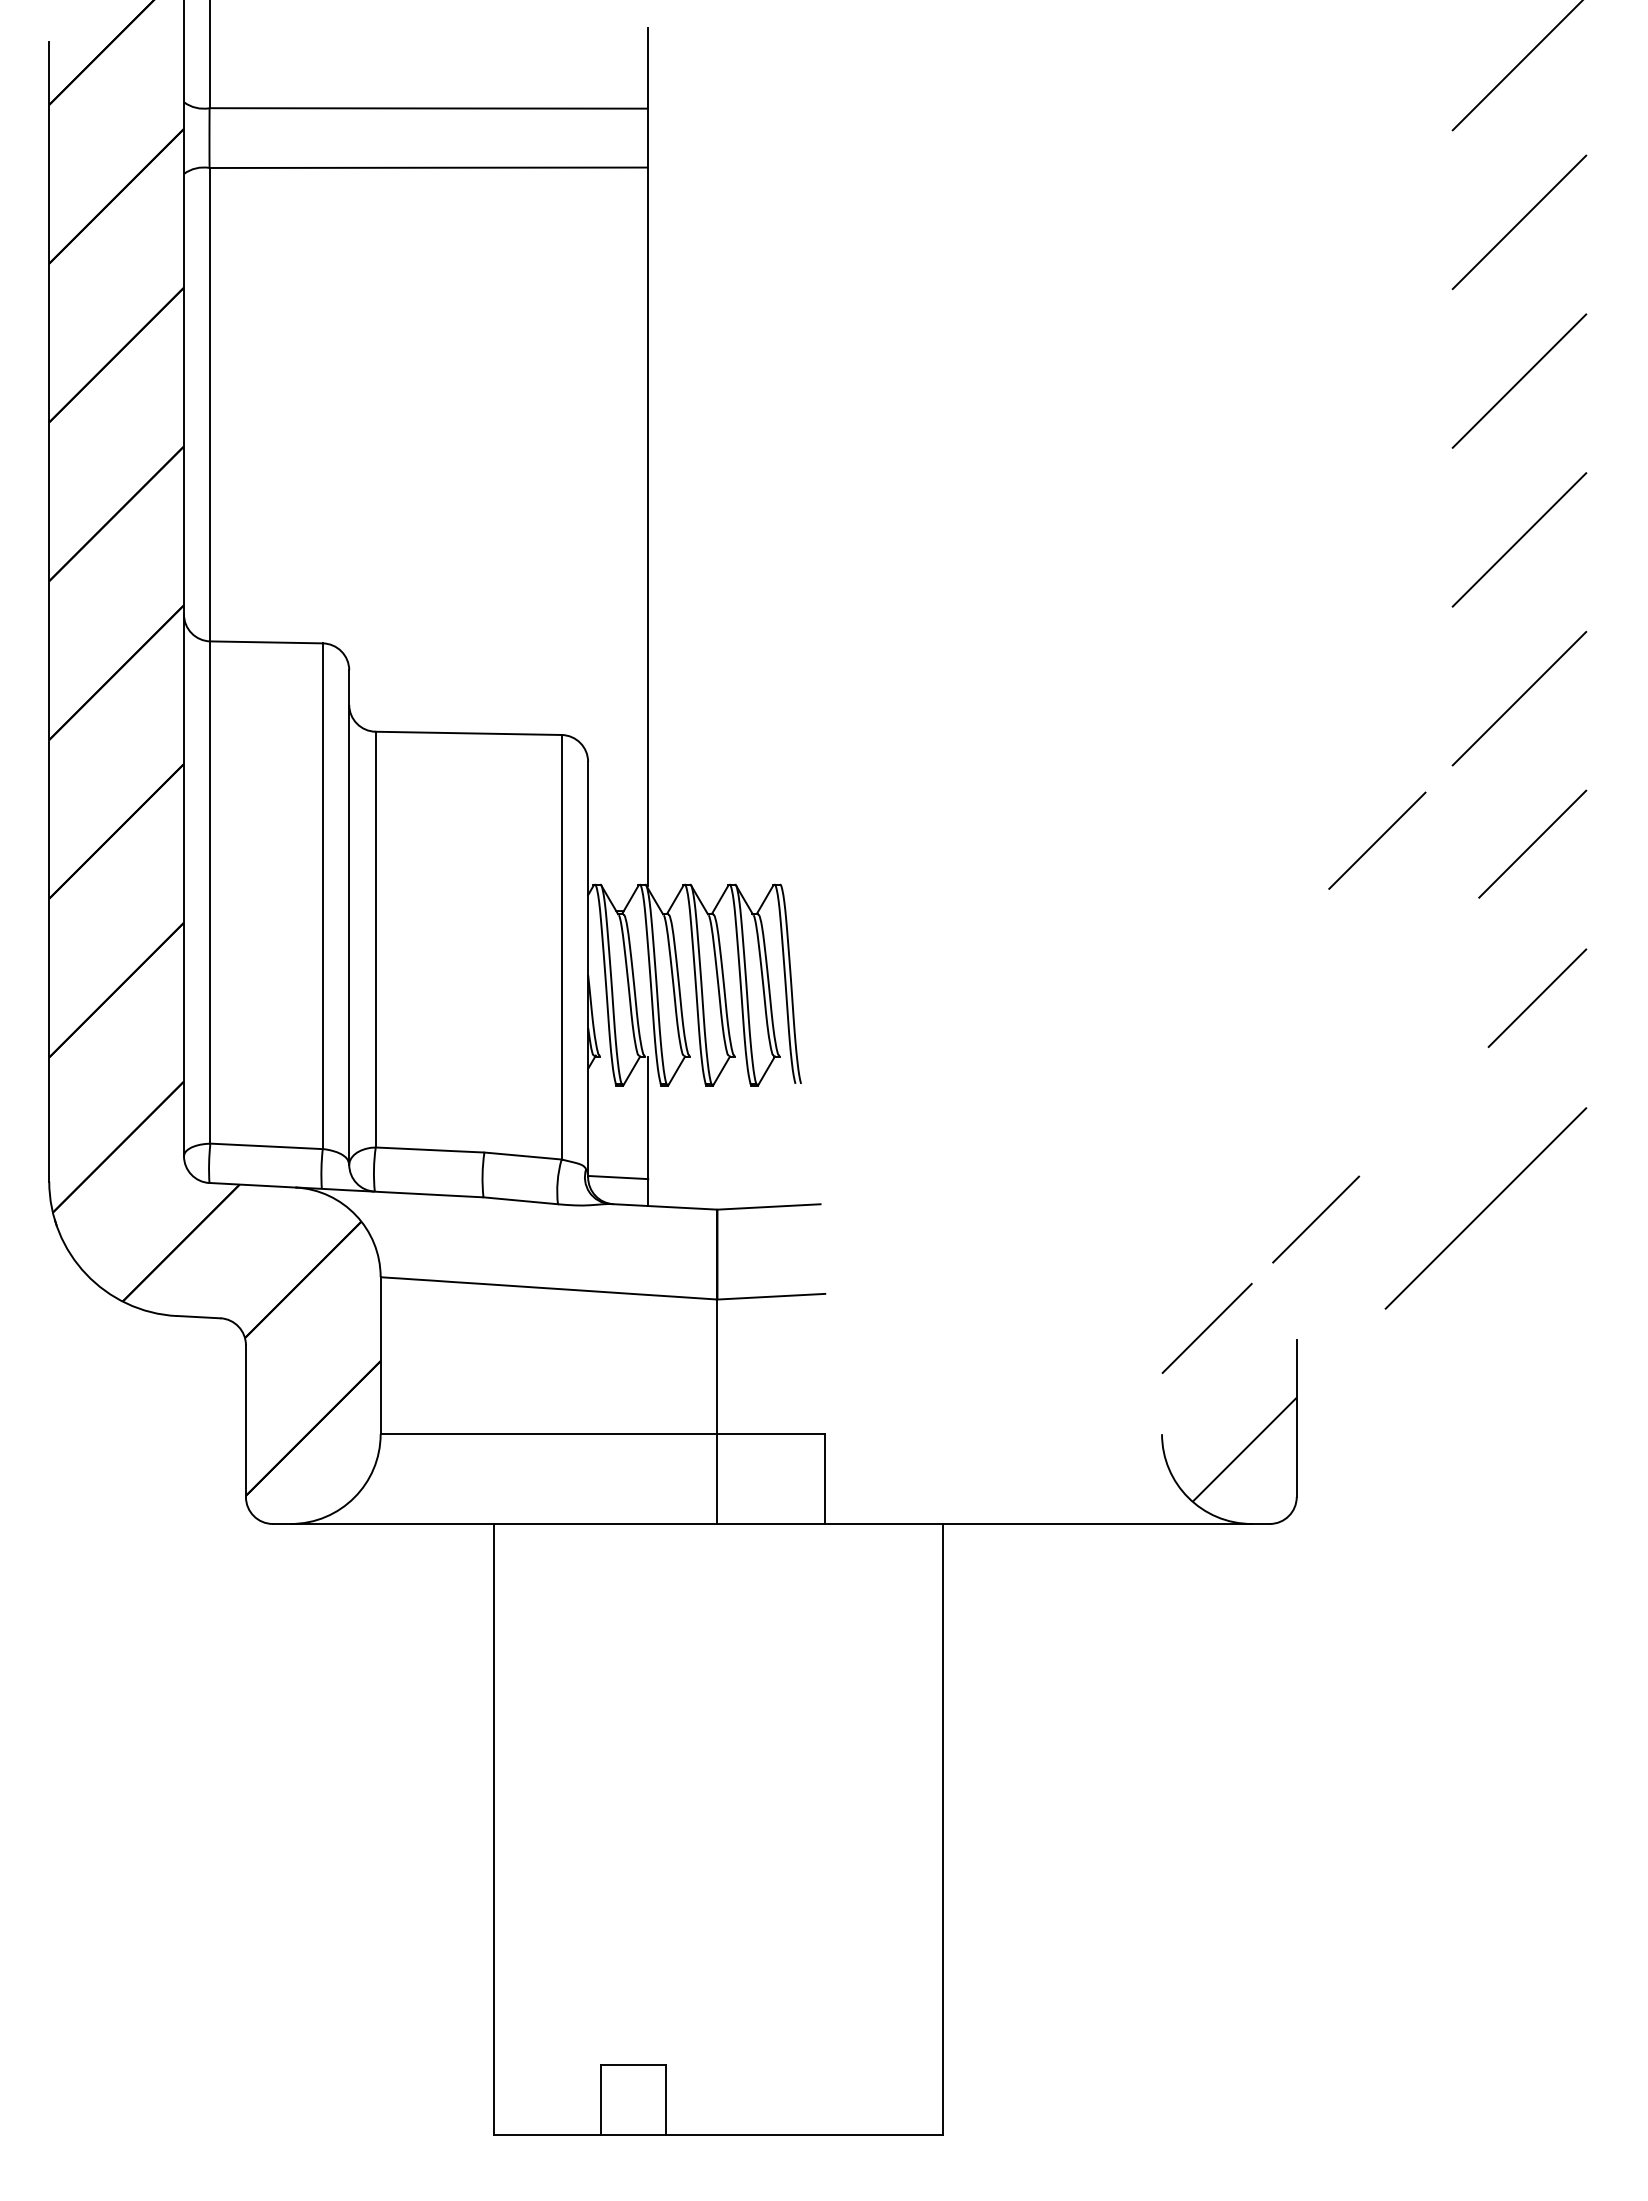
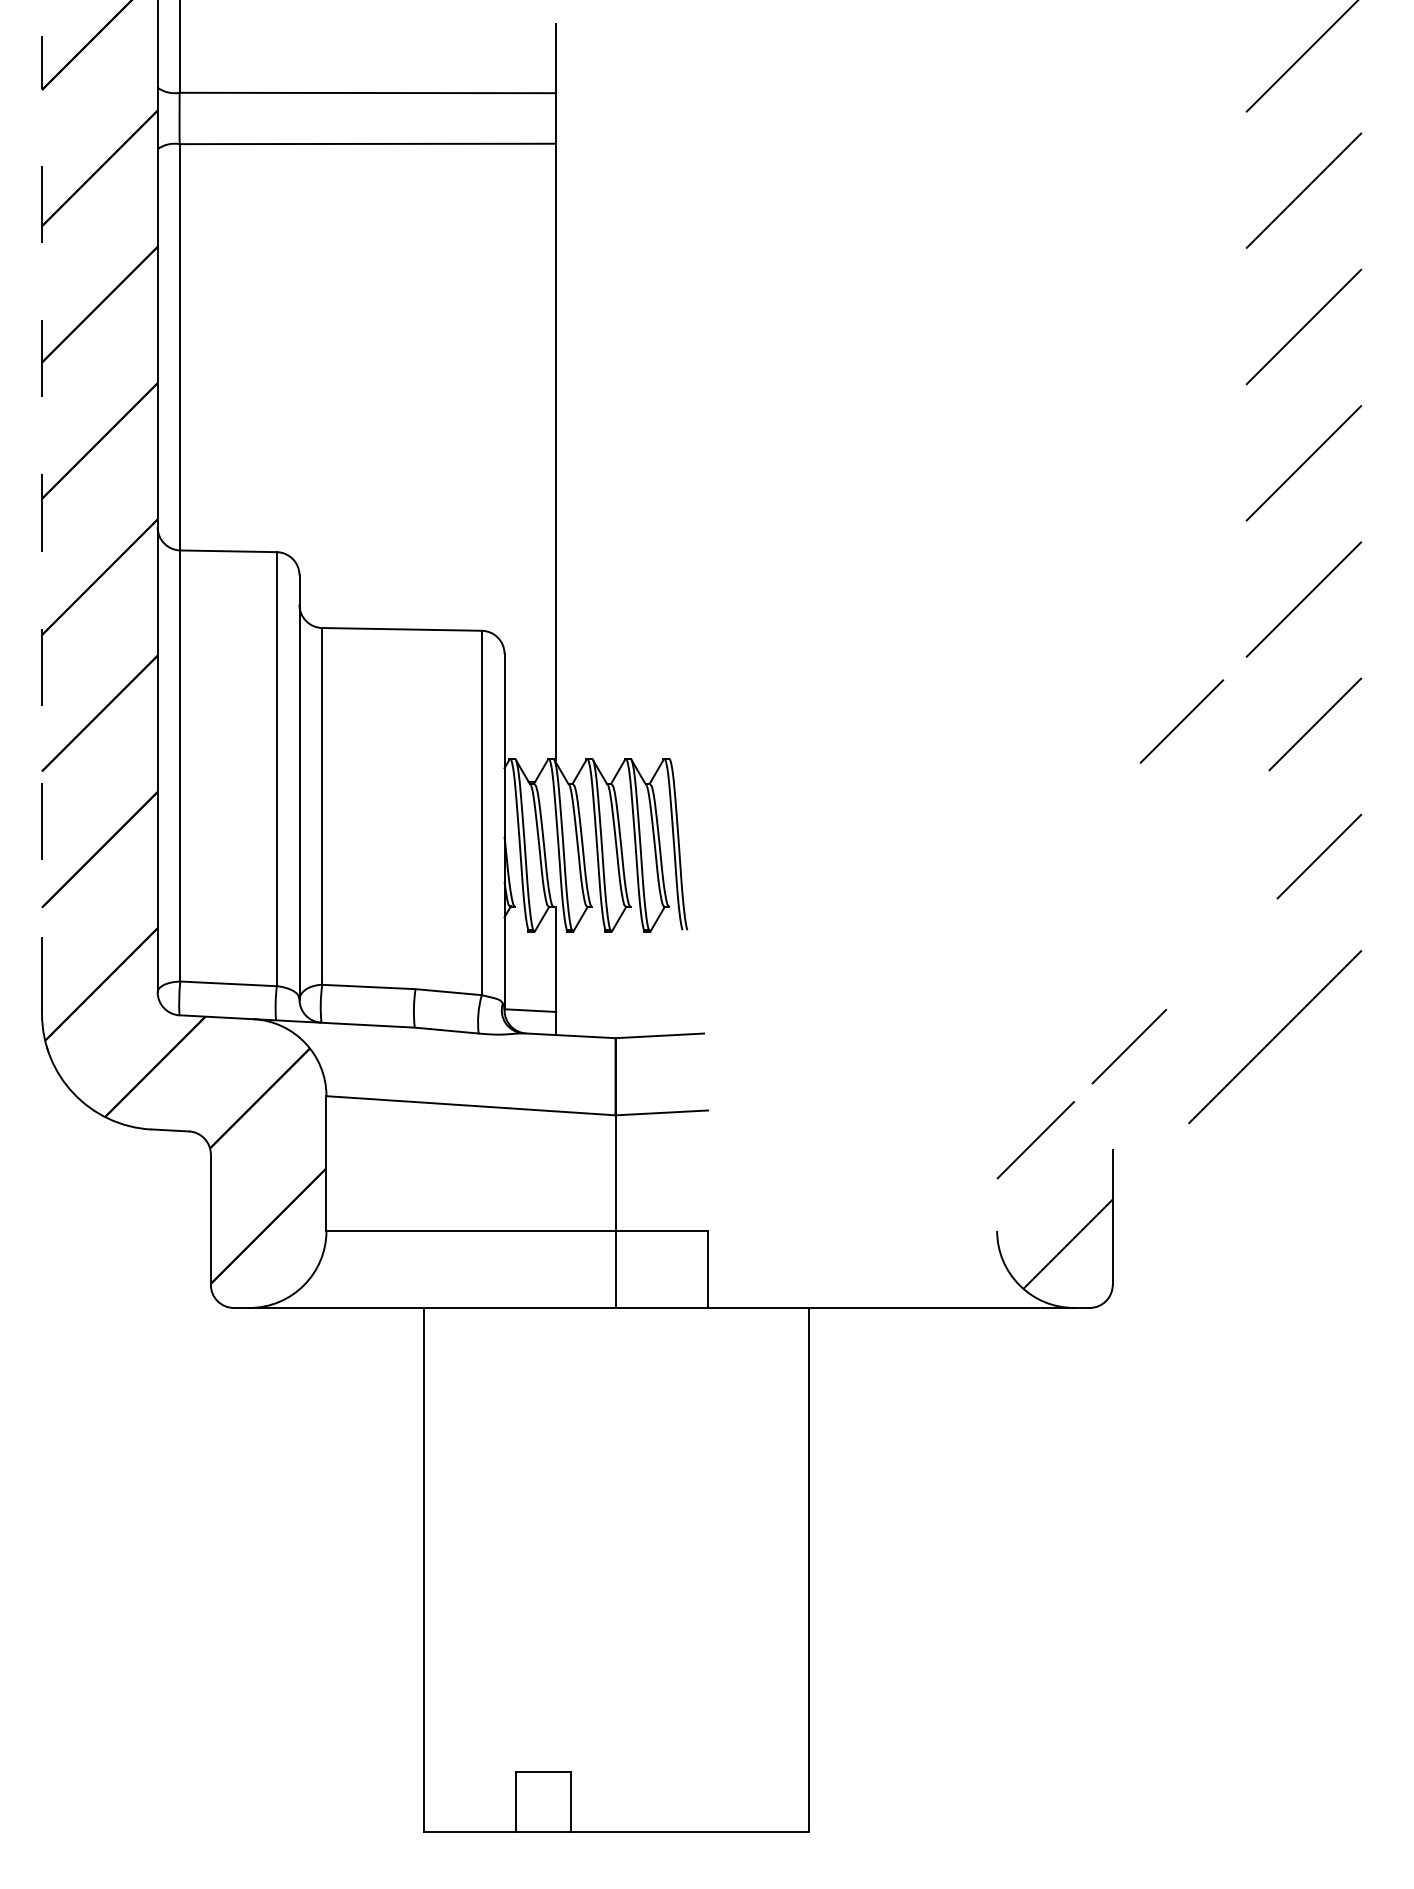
line: (49, 611) -> (42, 524), solid -> dashed

